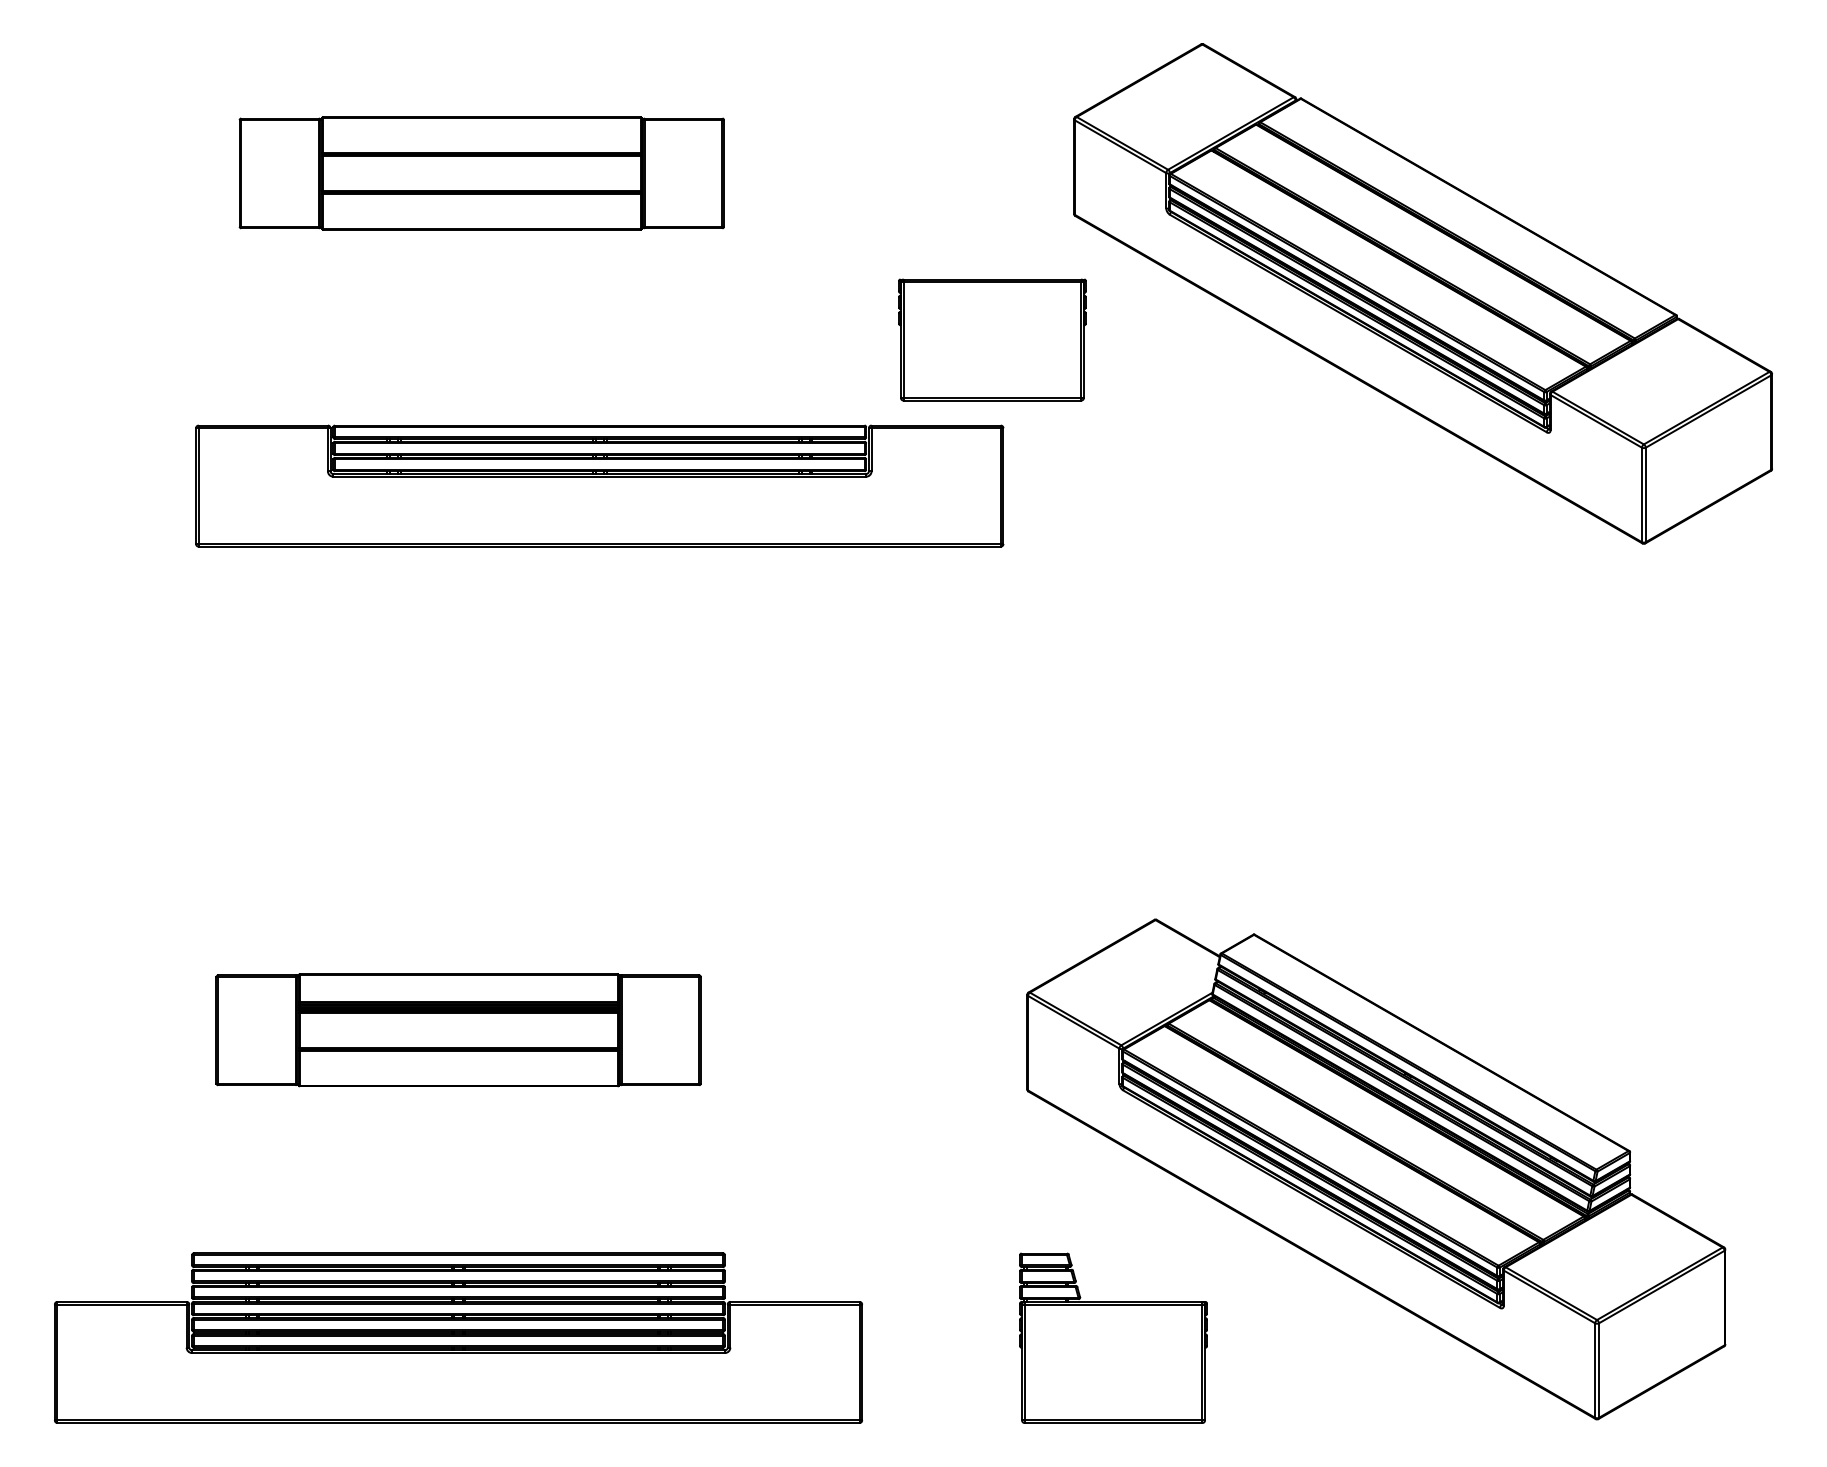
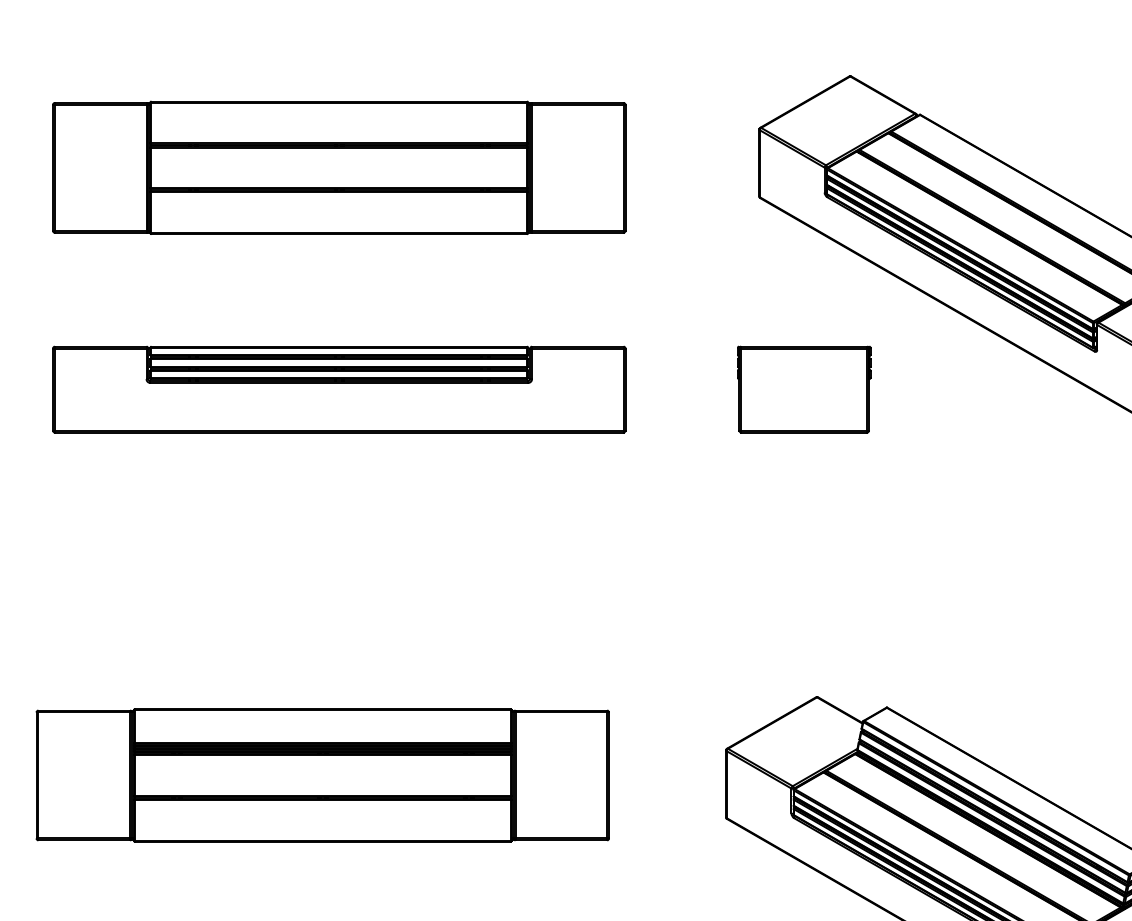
part: (481, 173) -> (339, 167), size x1.67
part: (992, 339) -> (804, 389), moved
part: (599, 485) -> (339, 389), moved
part: (458, 1030) -> (322, 775), size x1.67

